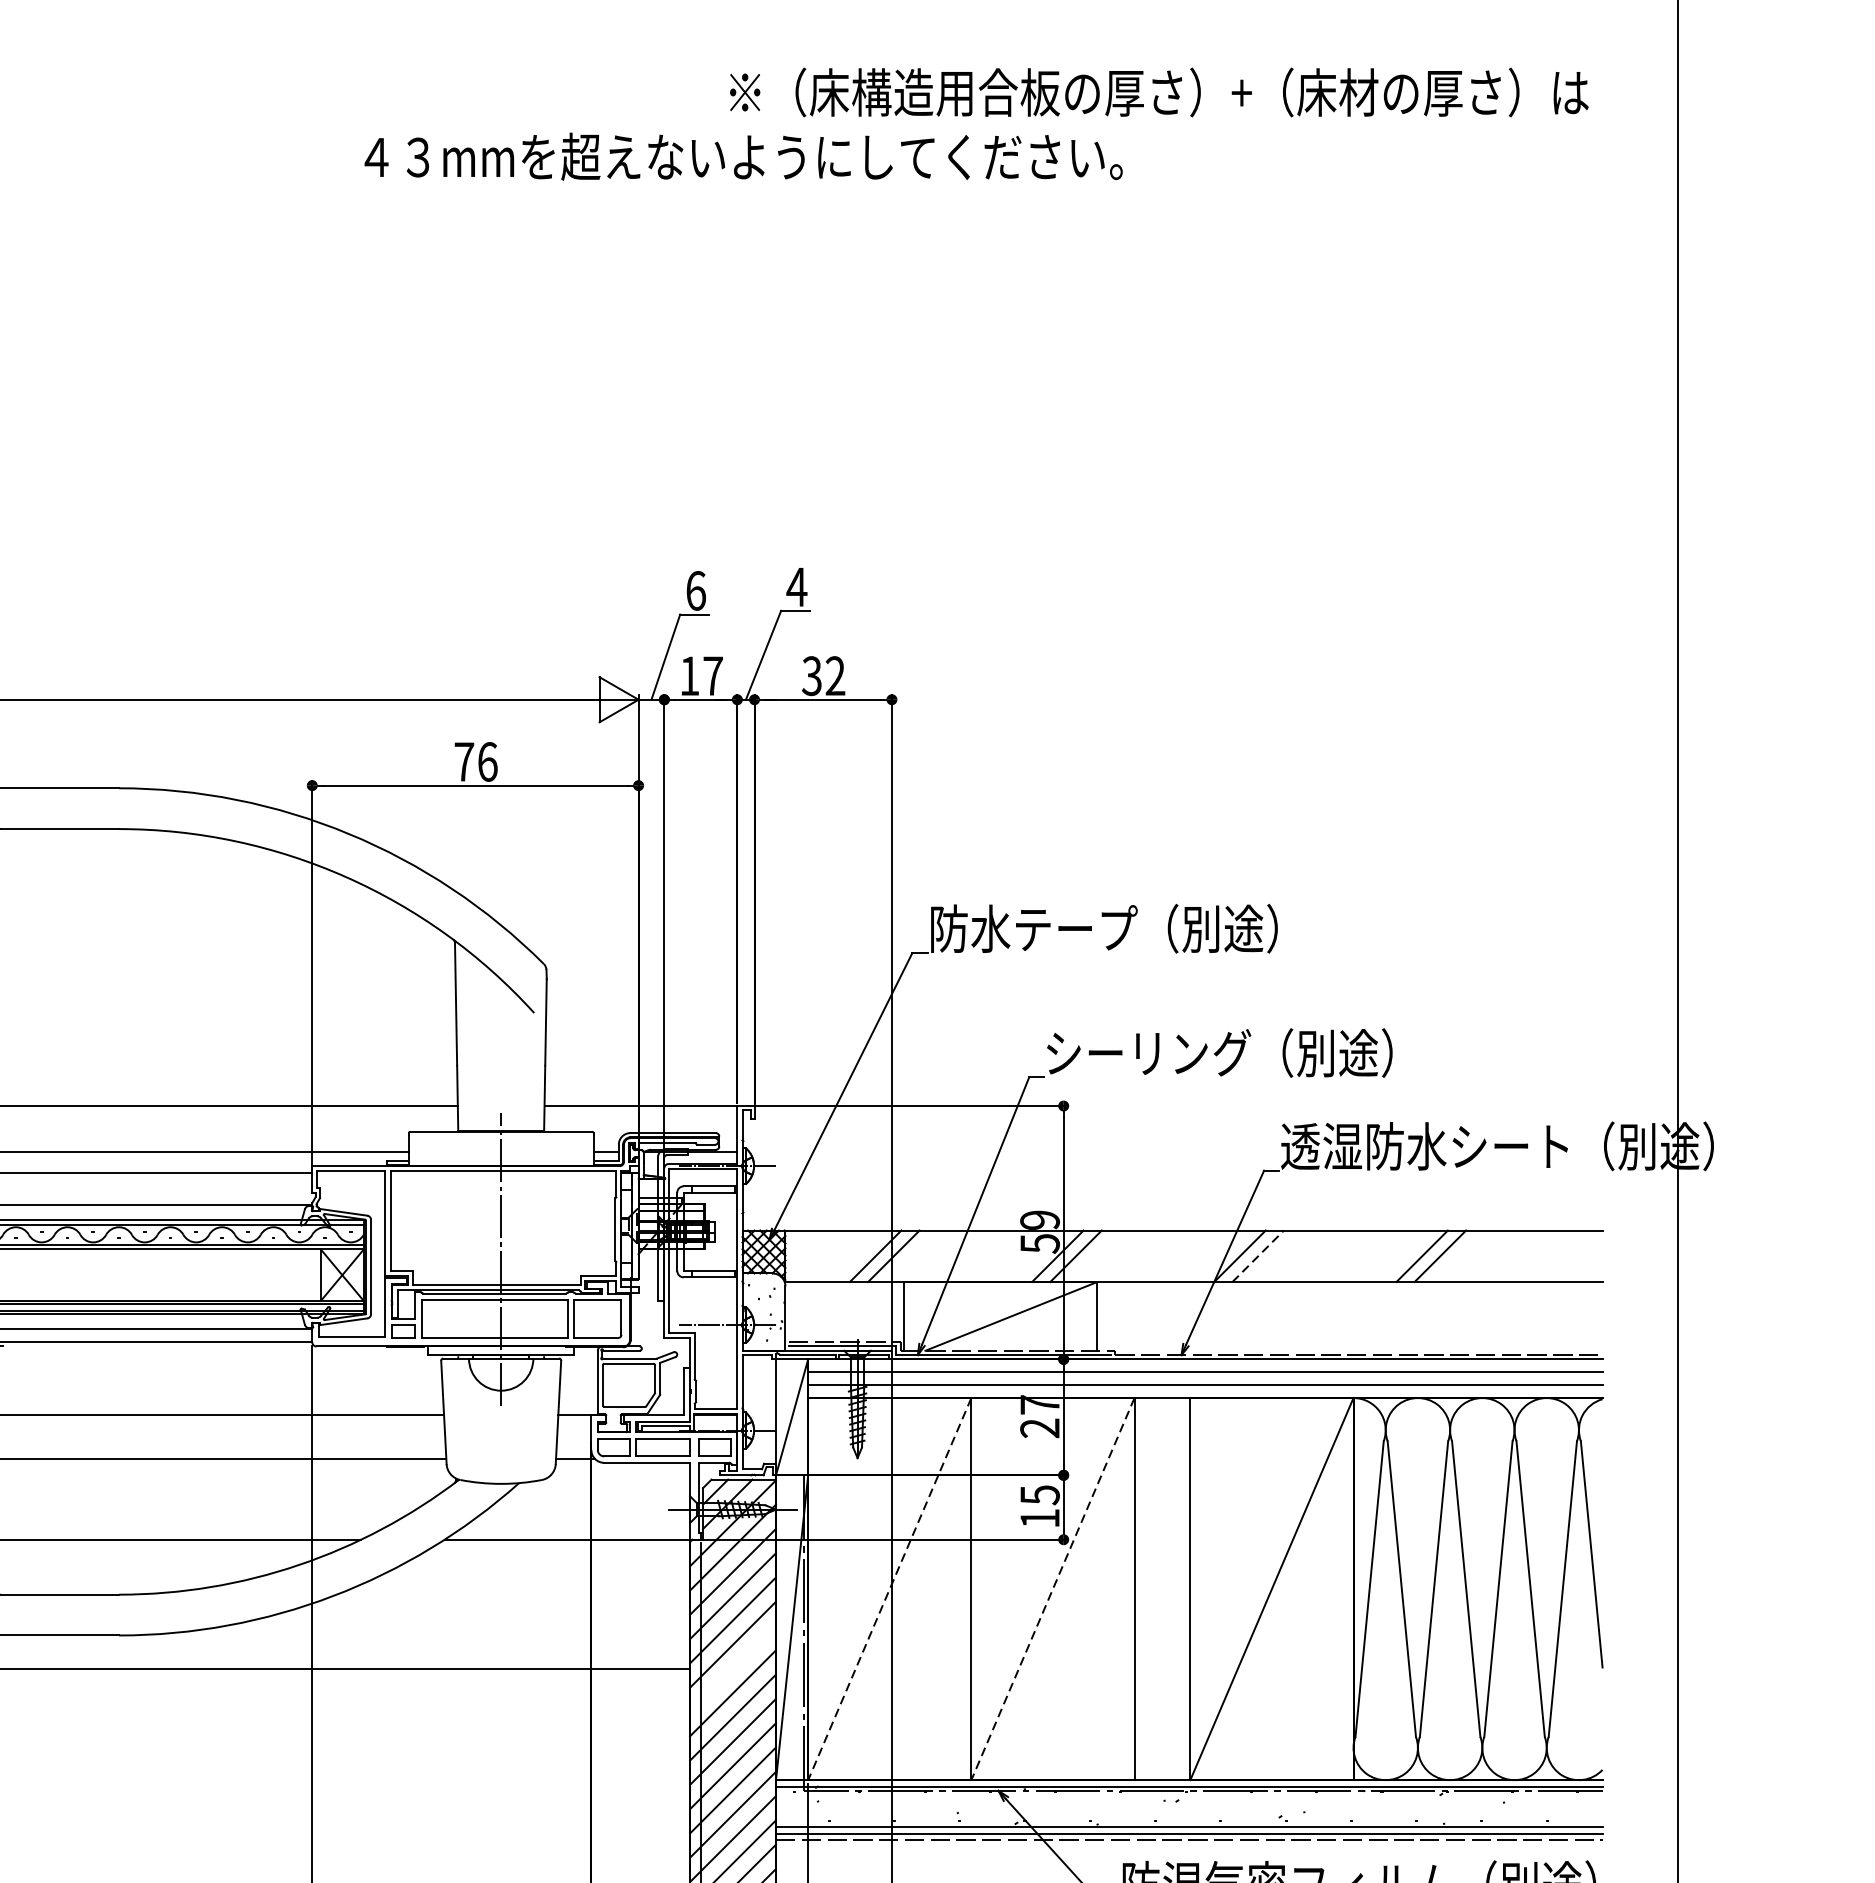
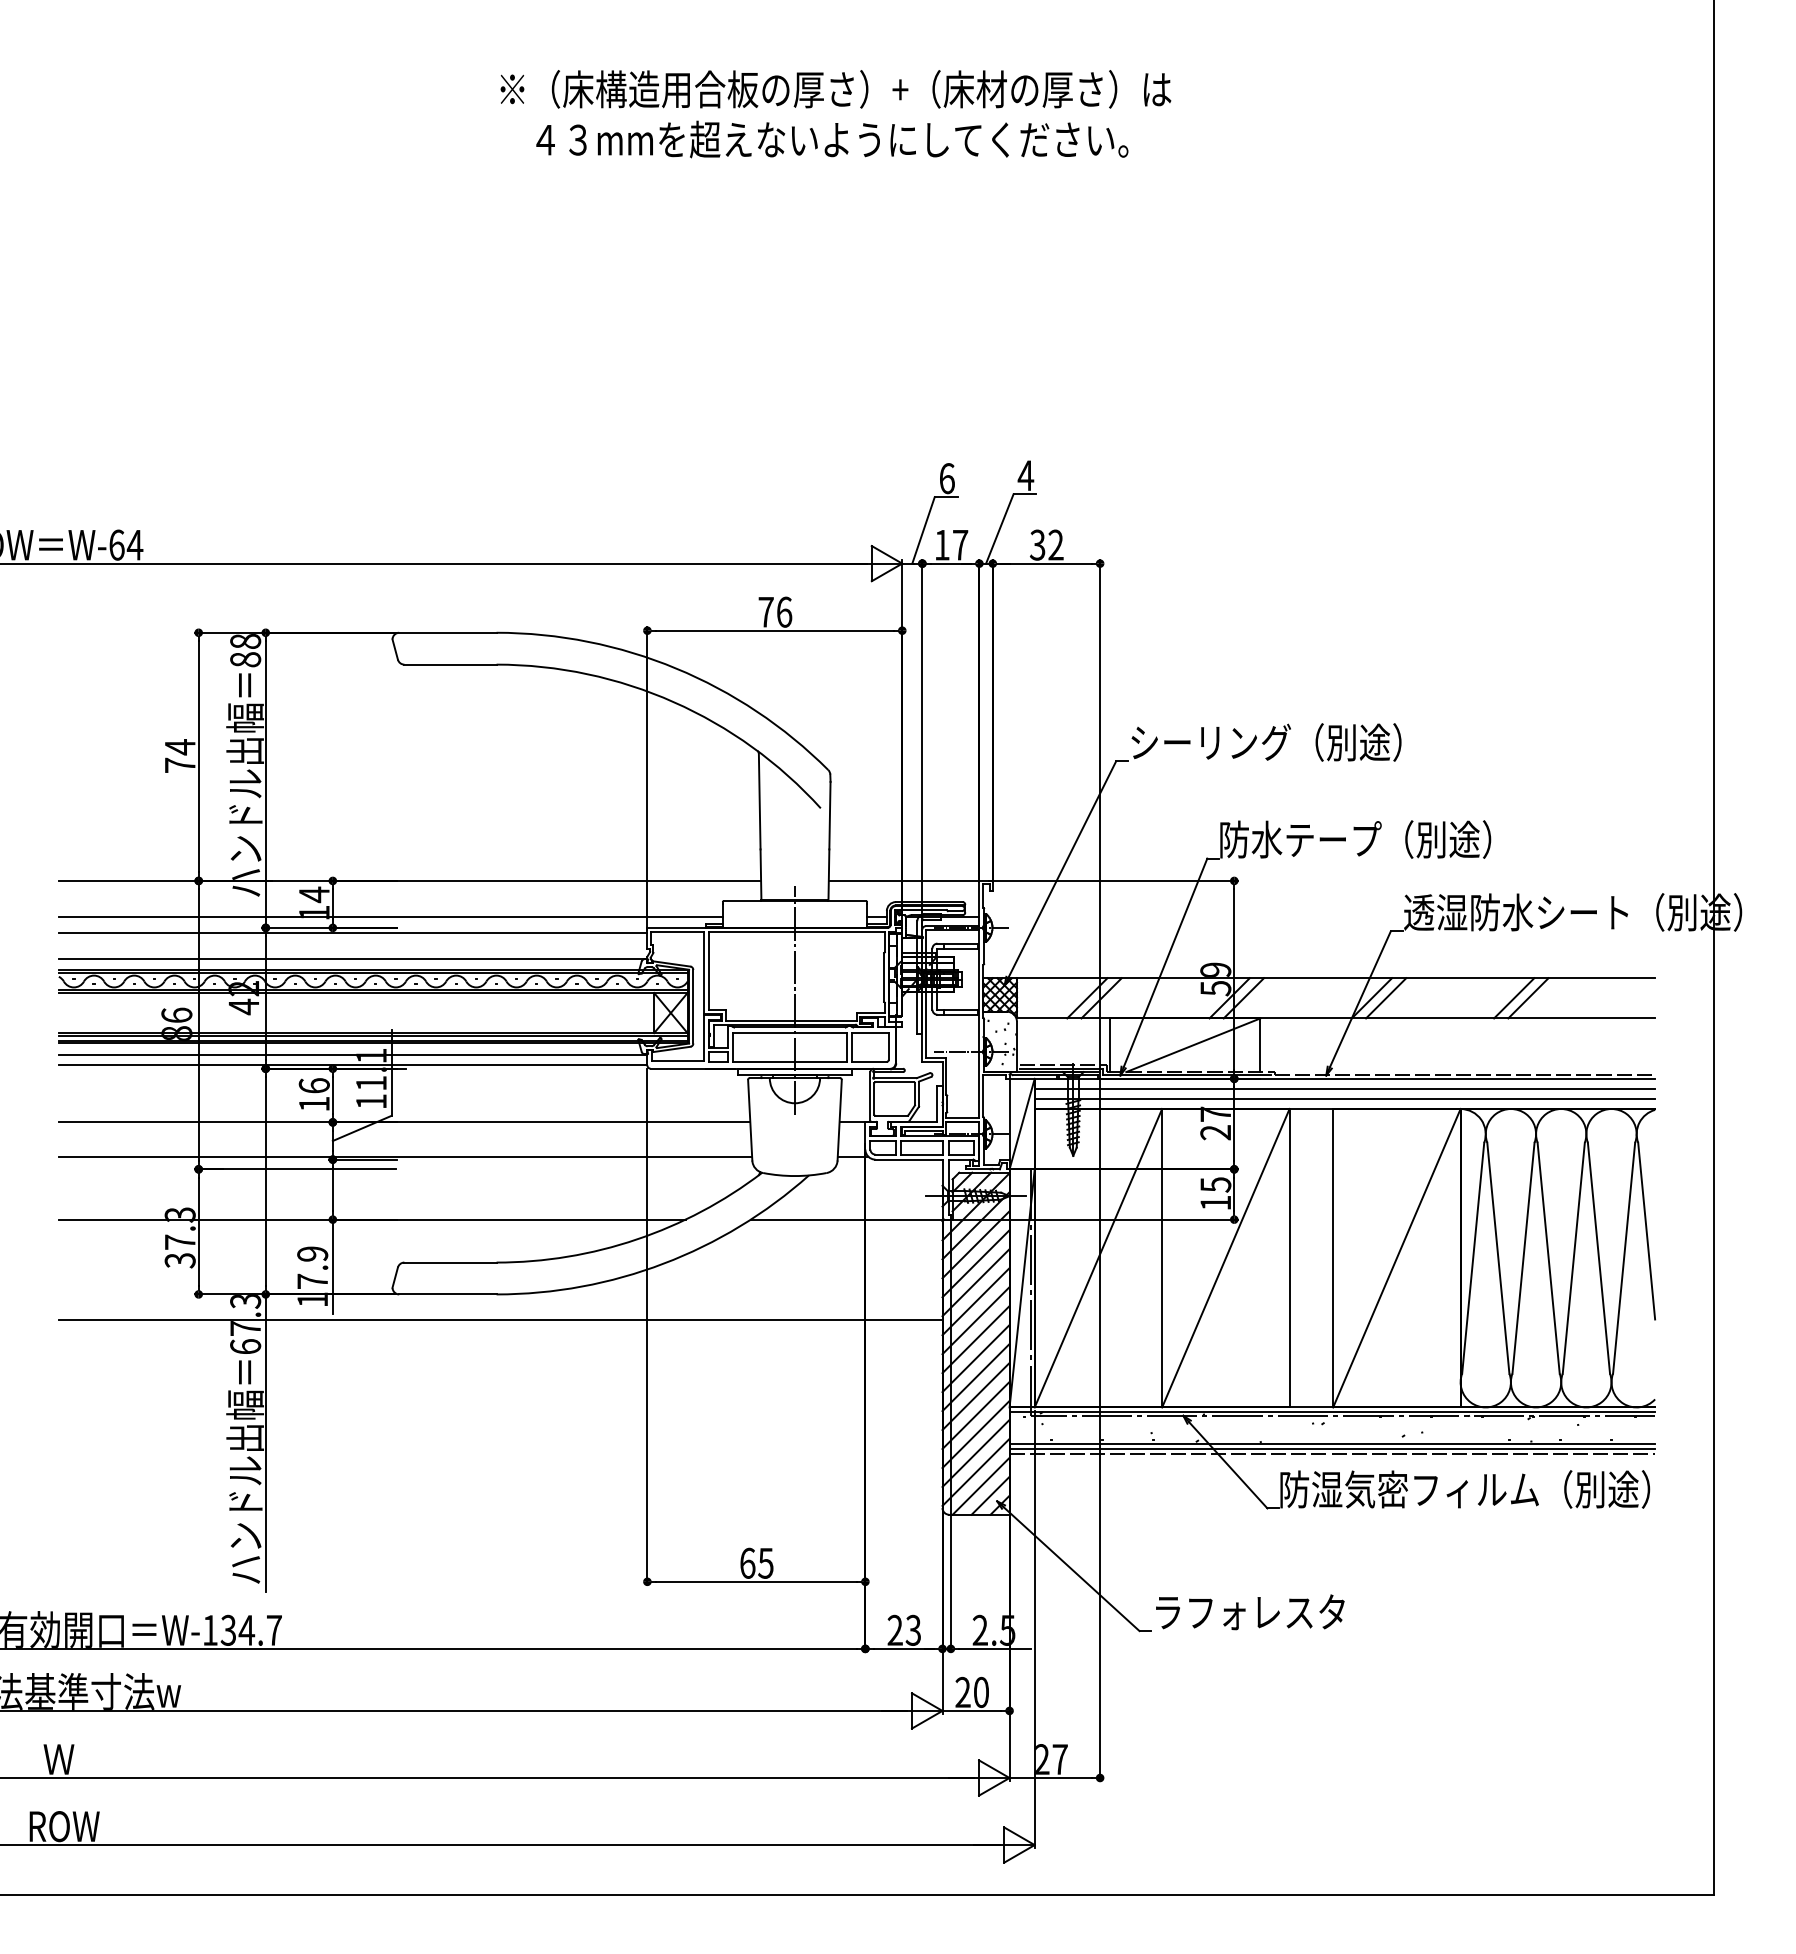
text: (1158, 92) -> (835, 89), moved
text: (743, 156) -> (832, 139), moved
text: (1034, 928) -> (1211, 742), 防水テープ（別途） -> シーリング（別途）
text: (1148, 1052) -> (1300, 839), シーリング（別途） -> 防水テープ（別途）
line: (1258, 1255) -> (1386, 997), dashed -> solid
line: (889, 1589) -> (1098, 1258), dashed -> solid
line: (1052, 1589) -> (1225, 1258), dashed -> solid
line: (732, 1668) -> (975, 1320), added

